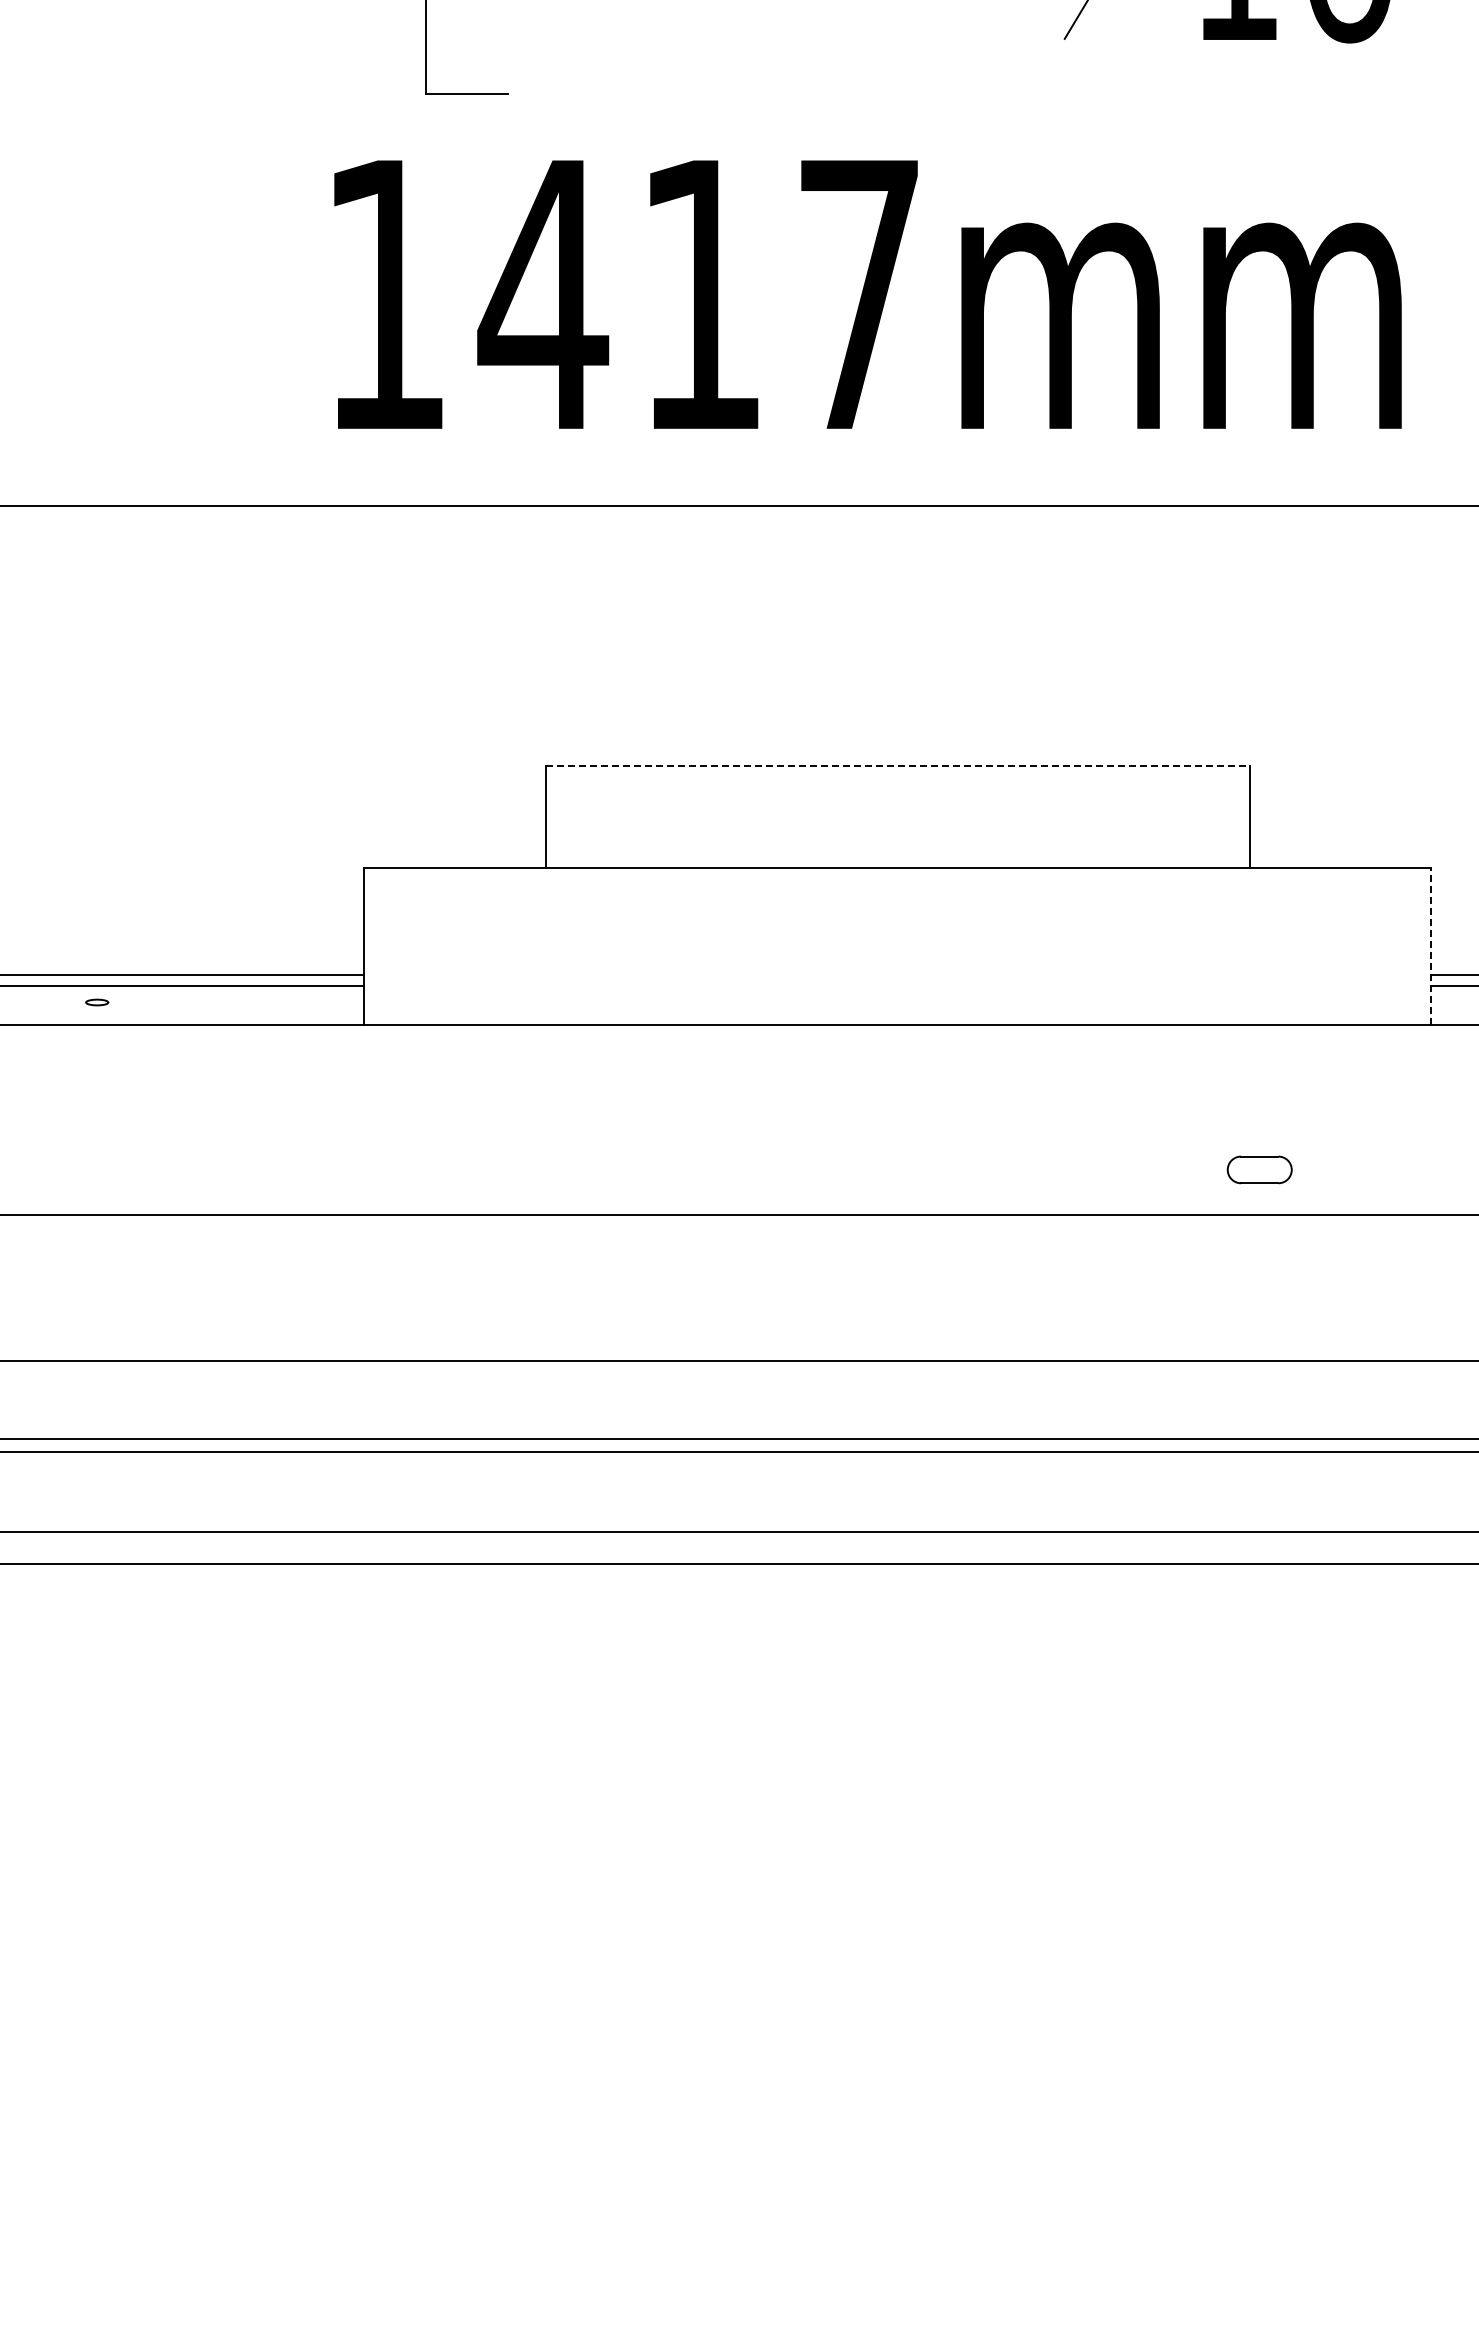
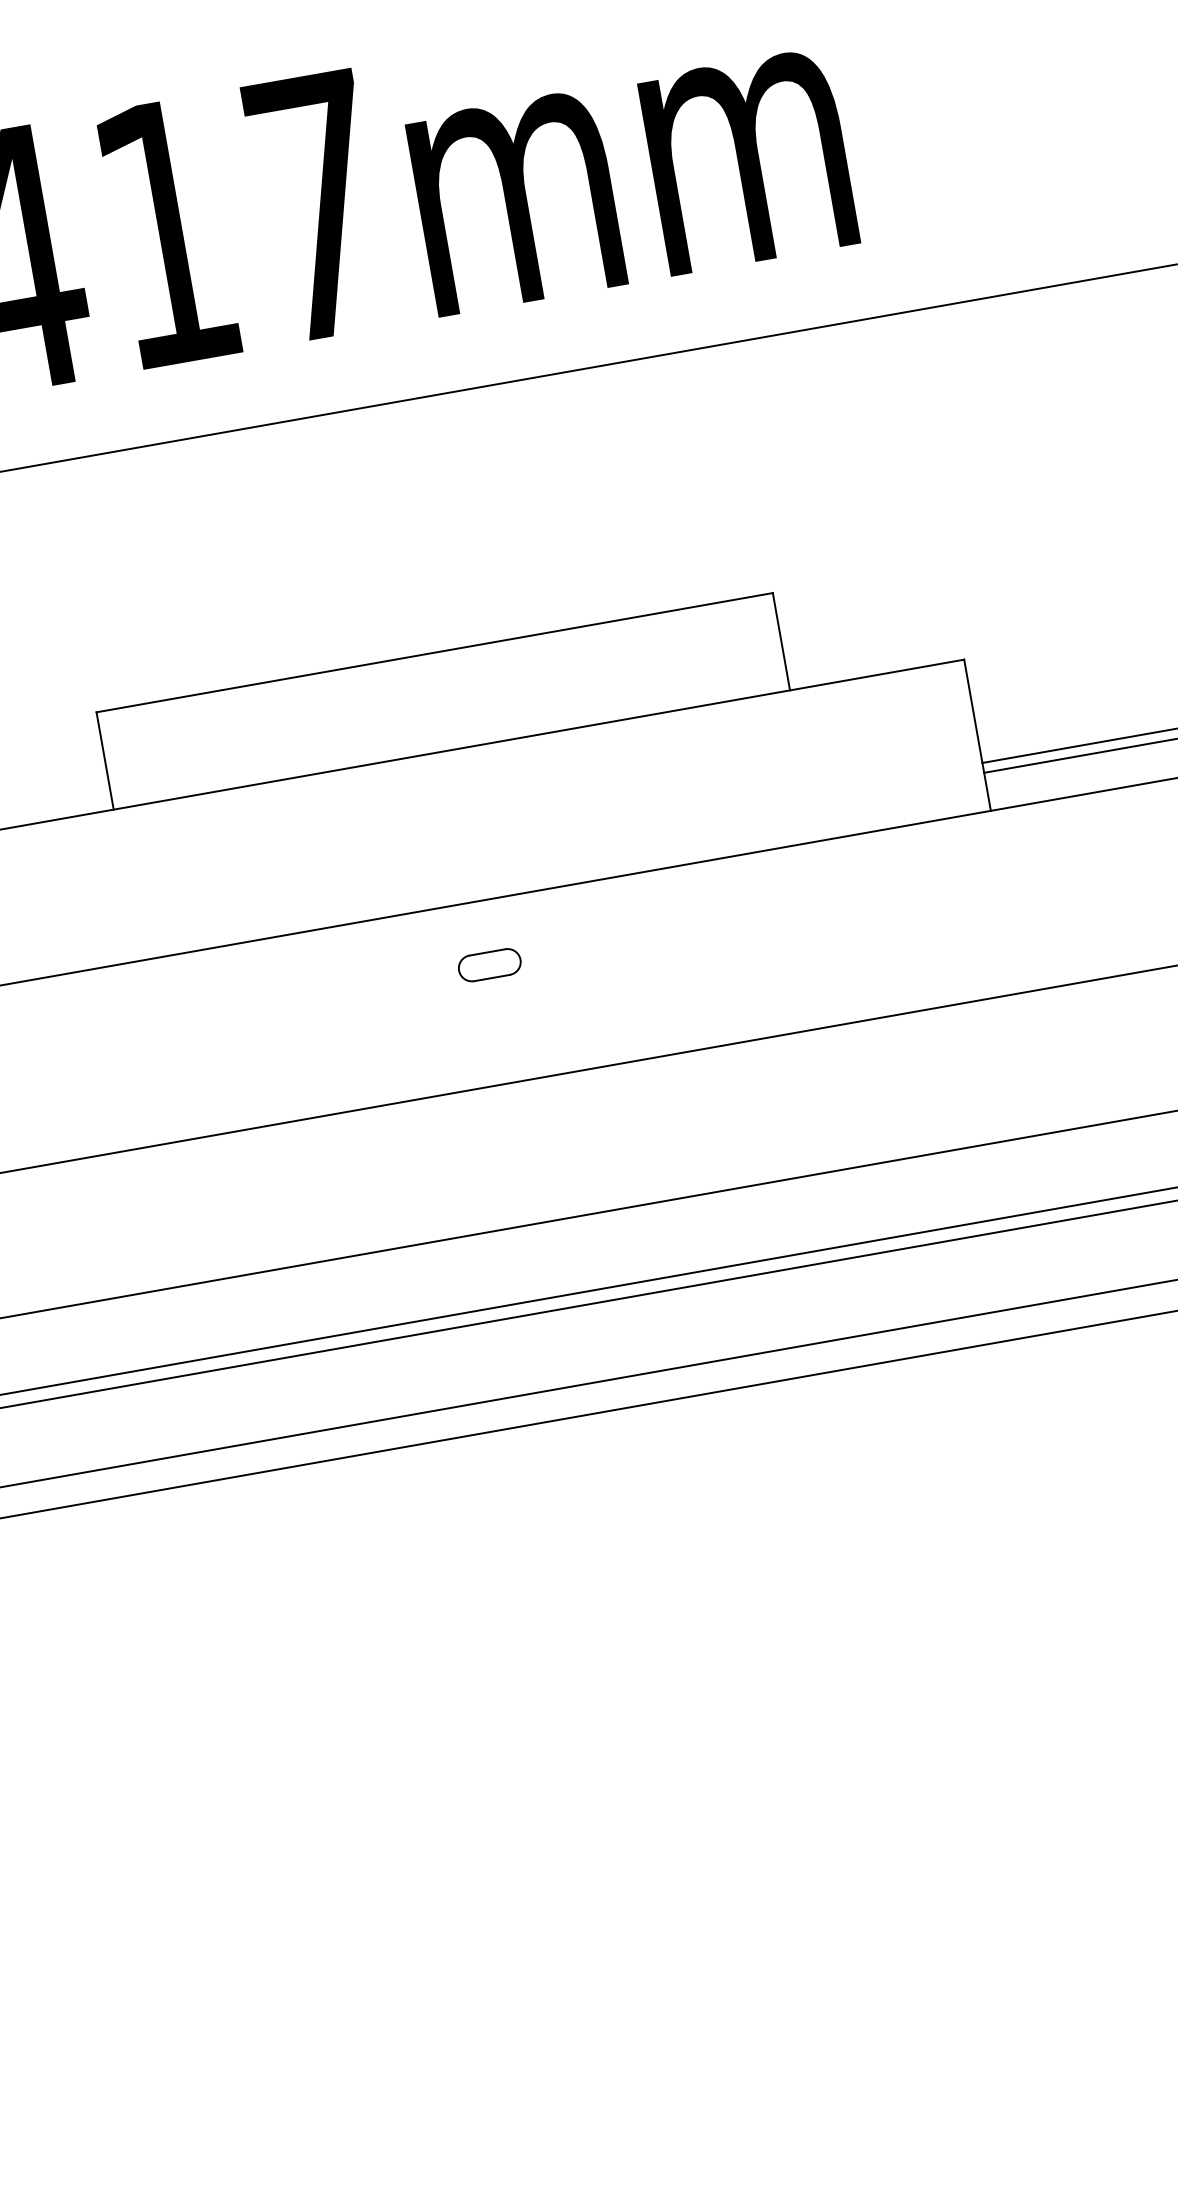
line: (898, 766) -> (435, 652), dashed -> solid
line: (1431, 946) -> (977, 735), dashed -> solid
part: (1259, 1169) -> (489, 964), moved

